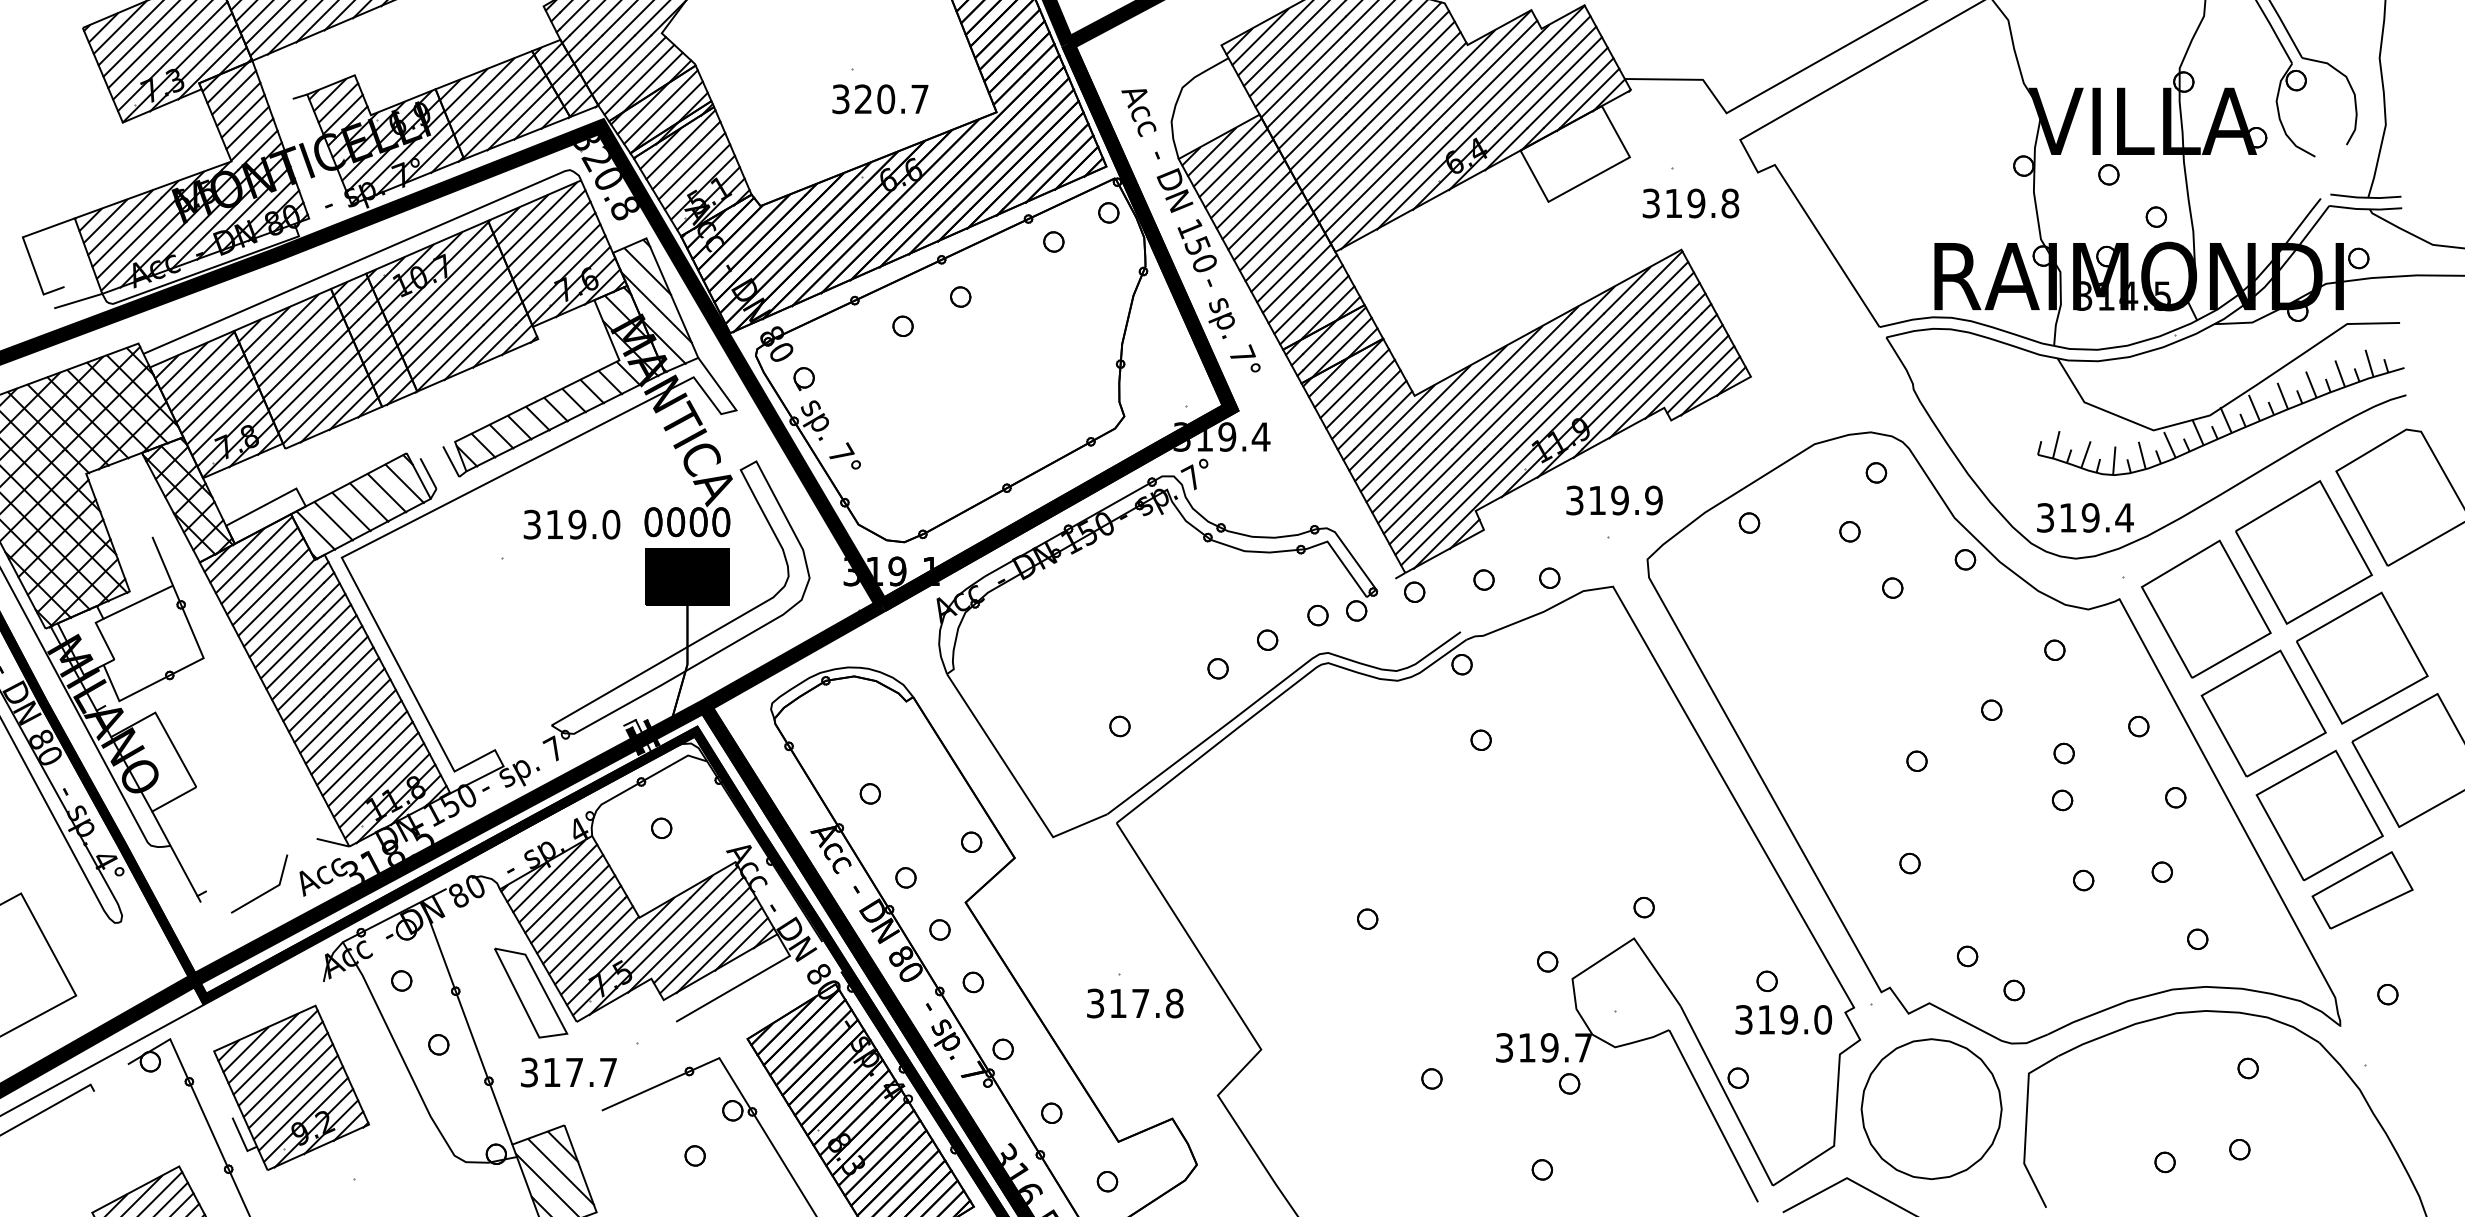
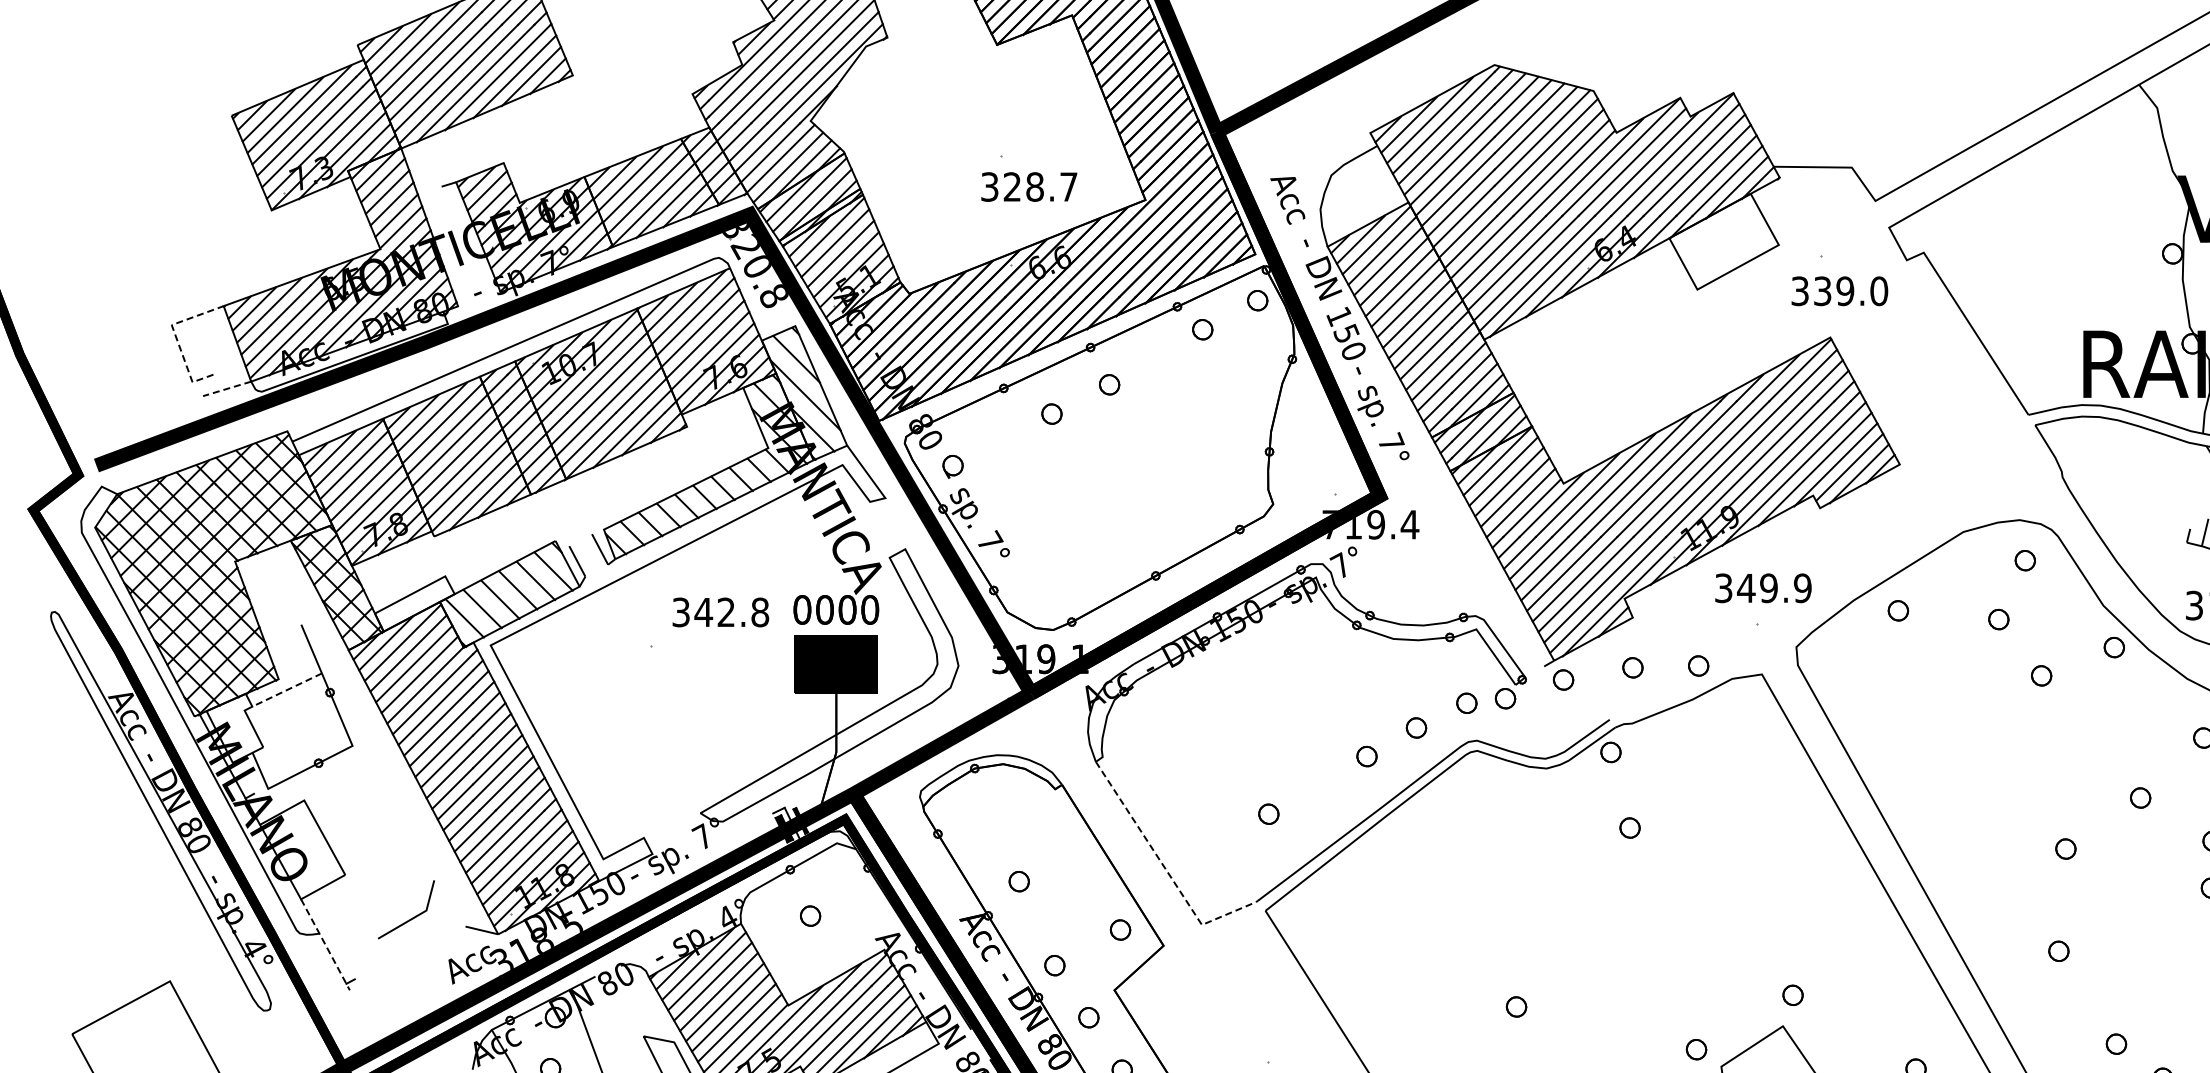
text: (886, 99) -> (1035, 187), 320.7 -> 328.7
text: (1702, 203) -> (1851, 291), 319.8 -> 339.0
line: (27, 250) -> (176, 338), solid -> dashed
line: (77, 301) -> (226, 389), solid -> dashed
text: (1181, 436) -> (1330, 524), 319.4 -> 719.4
text: (1597, 500) -> (1746, 588), 319.9 -> 349.9
text: (582, 524) -> (731, 612), 319.0 -> 342.8
line: (138, 602) -> (287, 690), solid -> dashed
line: (1016, 781) -> (1165, 869), solid -> dashed
line: (176, 857) -> (325, 945), solid -> dashed
line: (265, 891) -> (412, 917), moved

